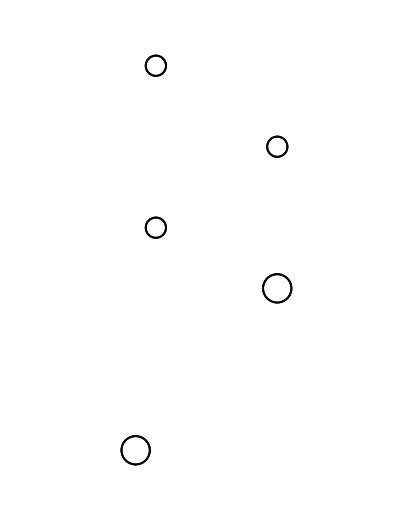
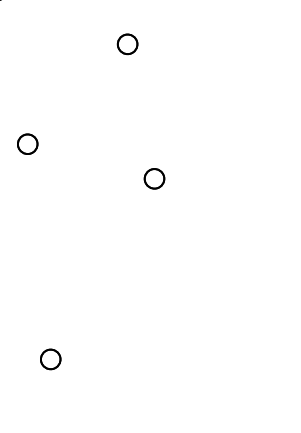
part: (277, 288) -> (154, 178), size x0.71
part: (135, 450) -> (50, 359), size x0.71

